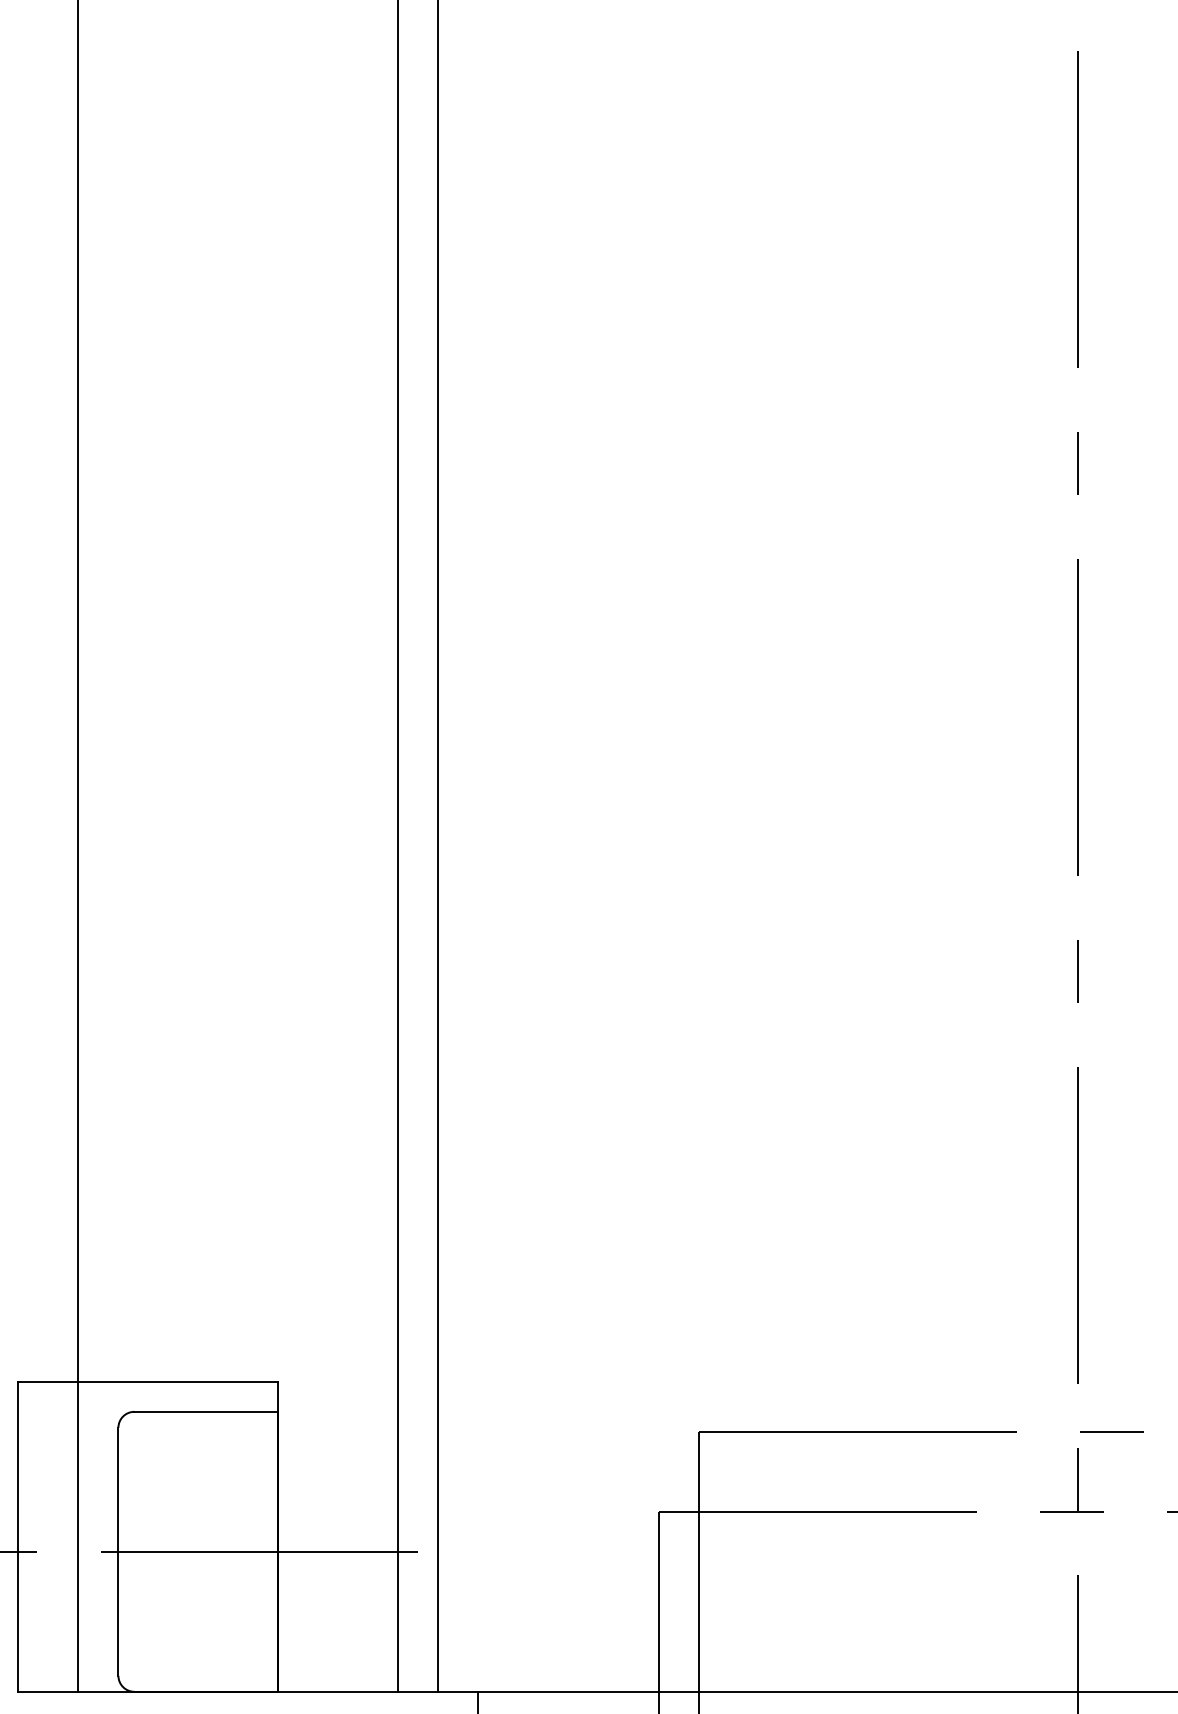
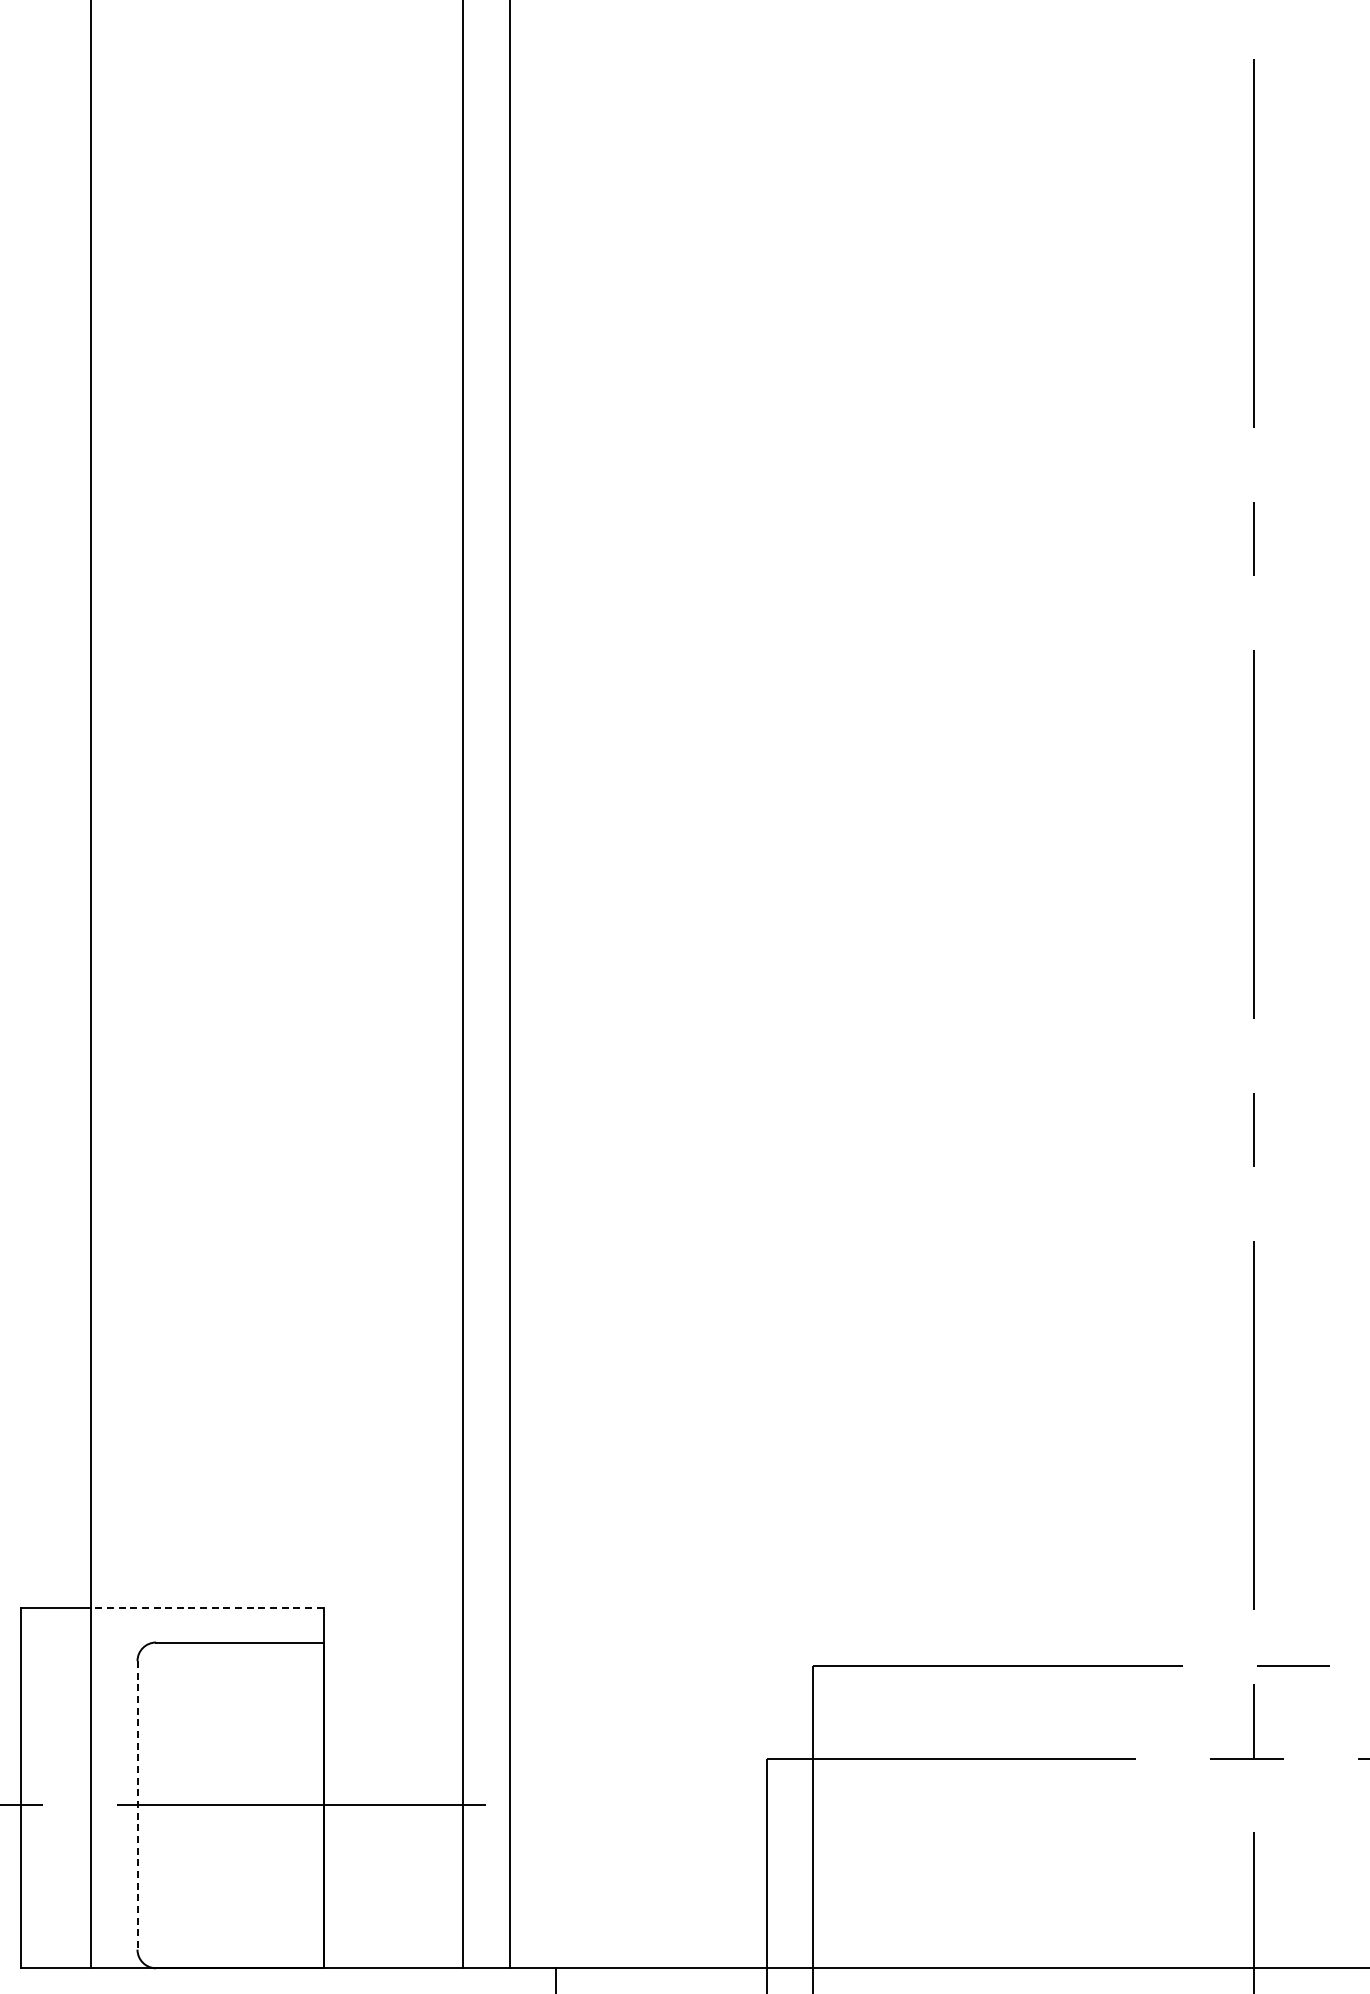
line: (177, 1381) -> (206, 1607), solid -> dashed
line: (118, 1551) -> (137, 1805), solid -> dashed

